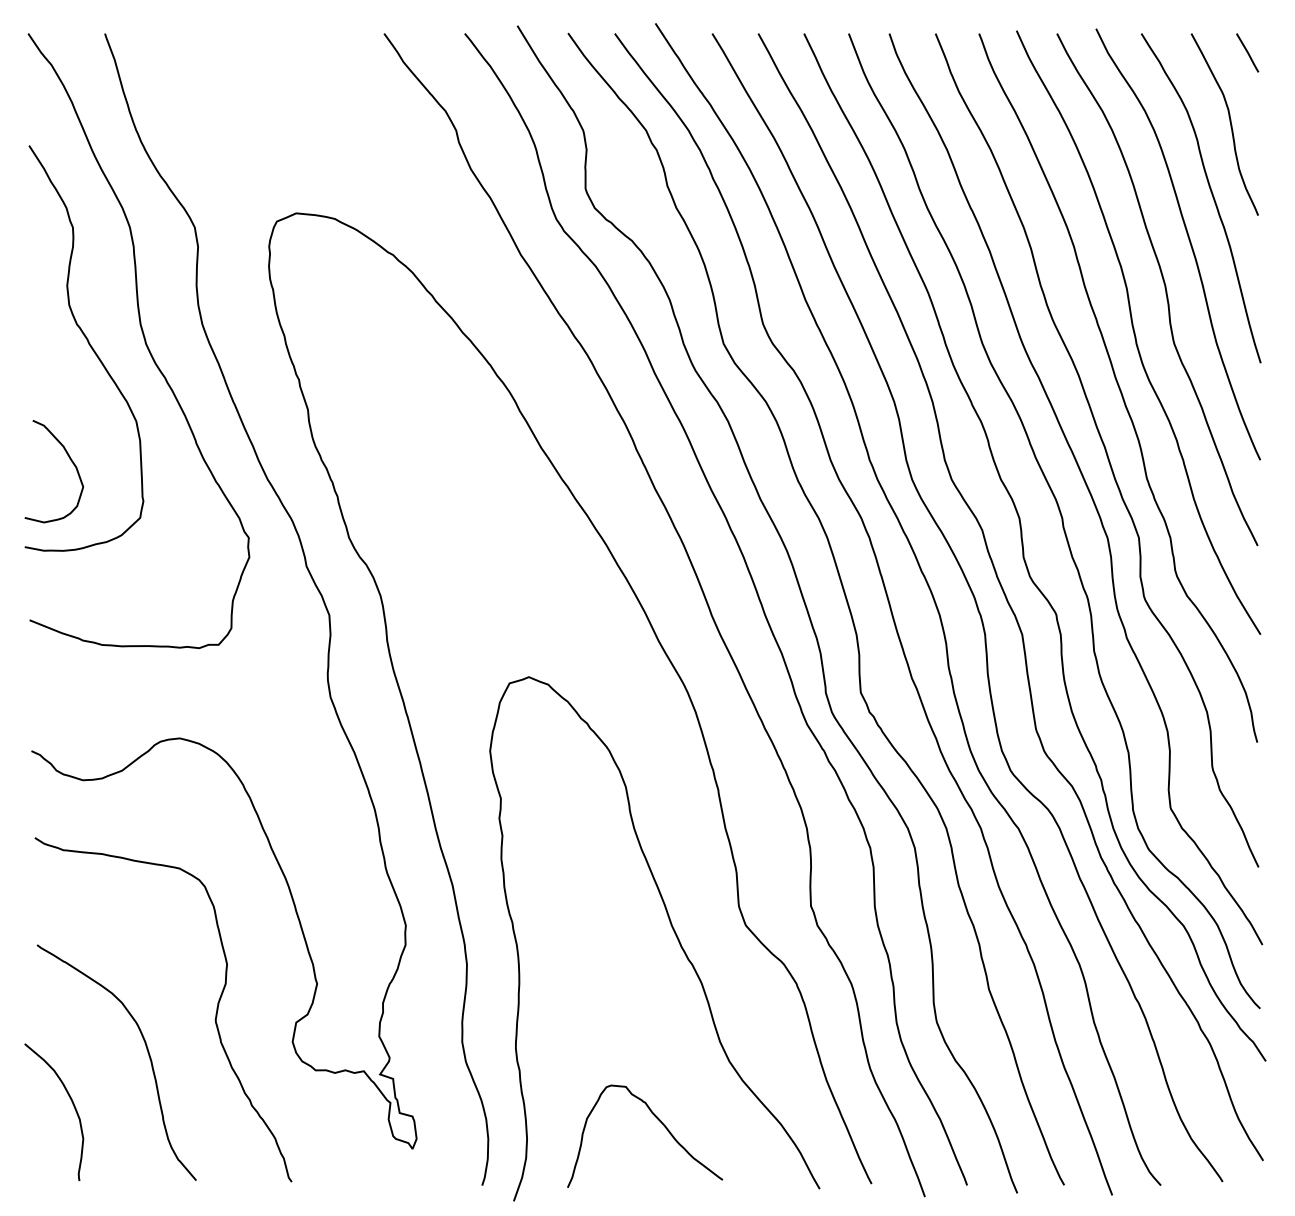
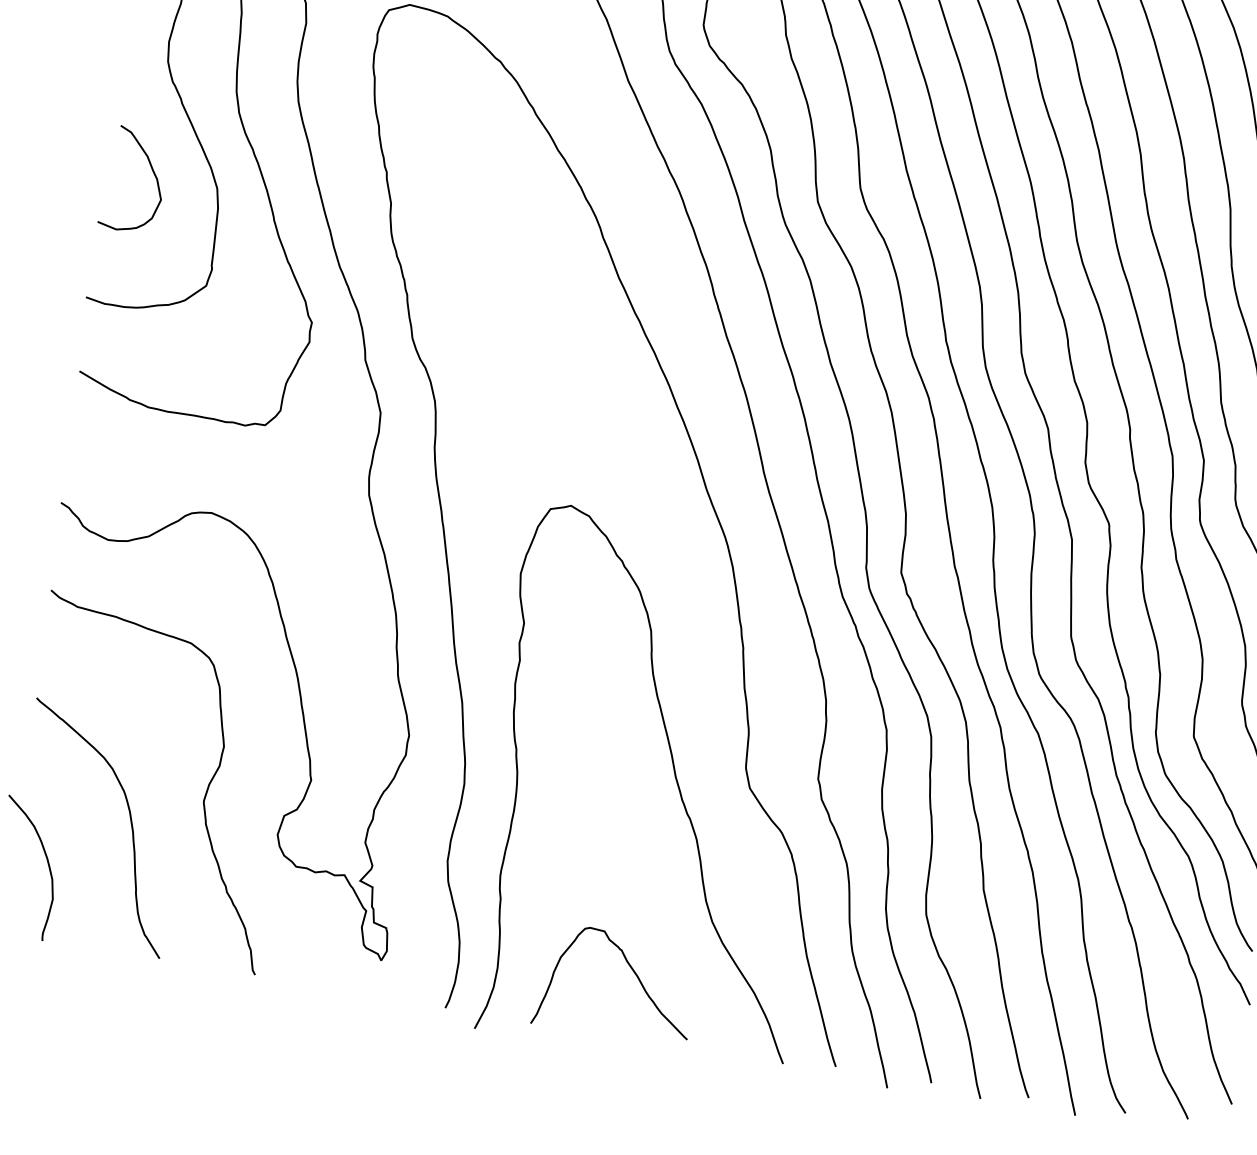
curve: (71, 462) -> (153, 173), moved

